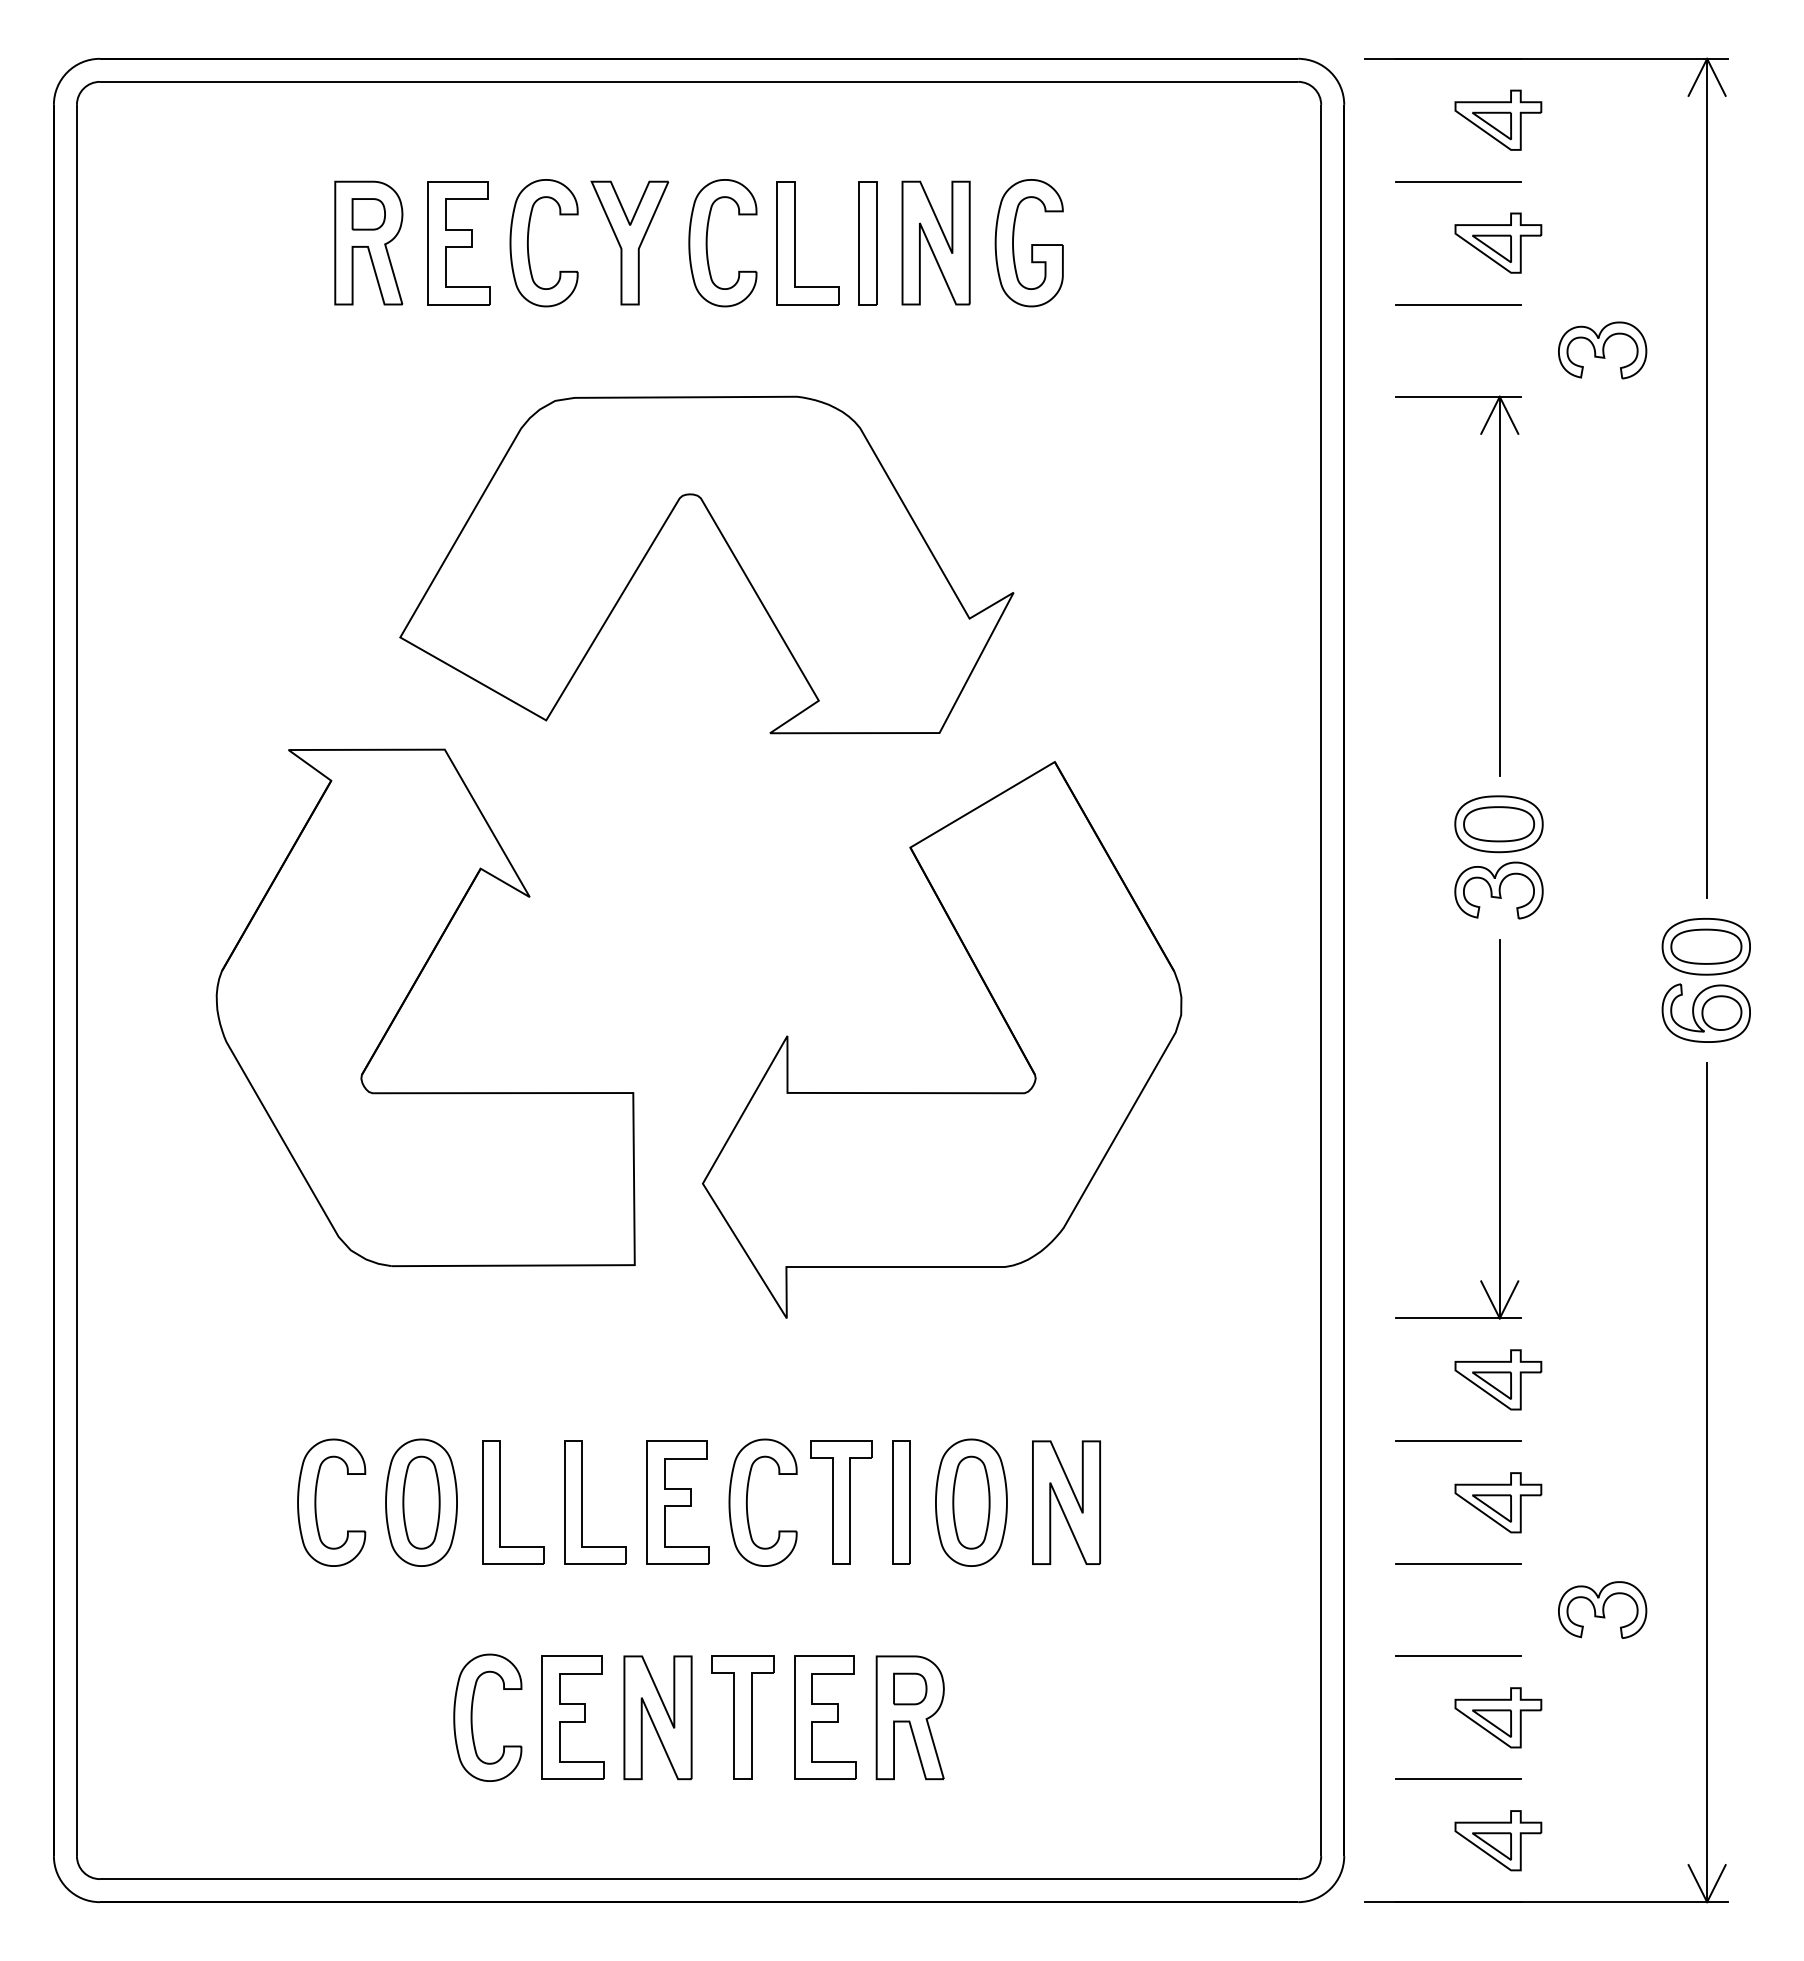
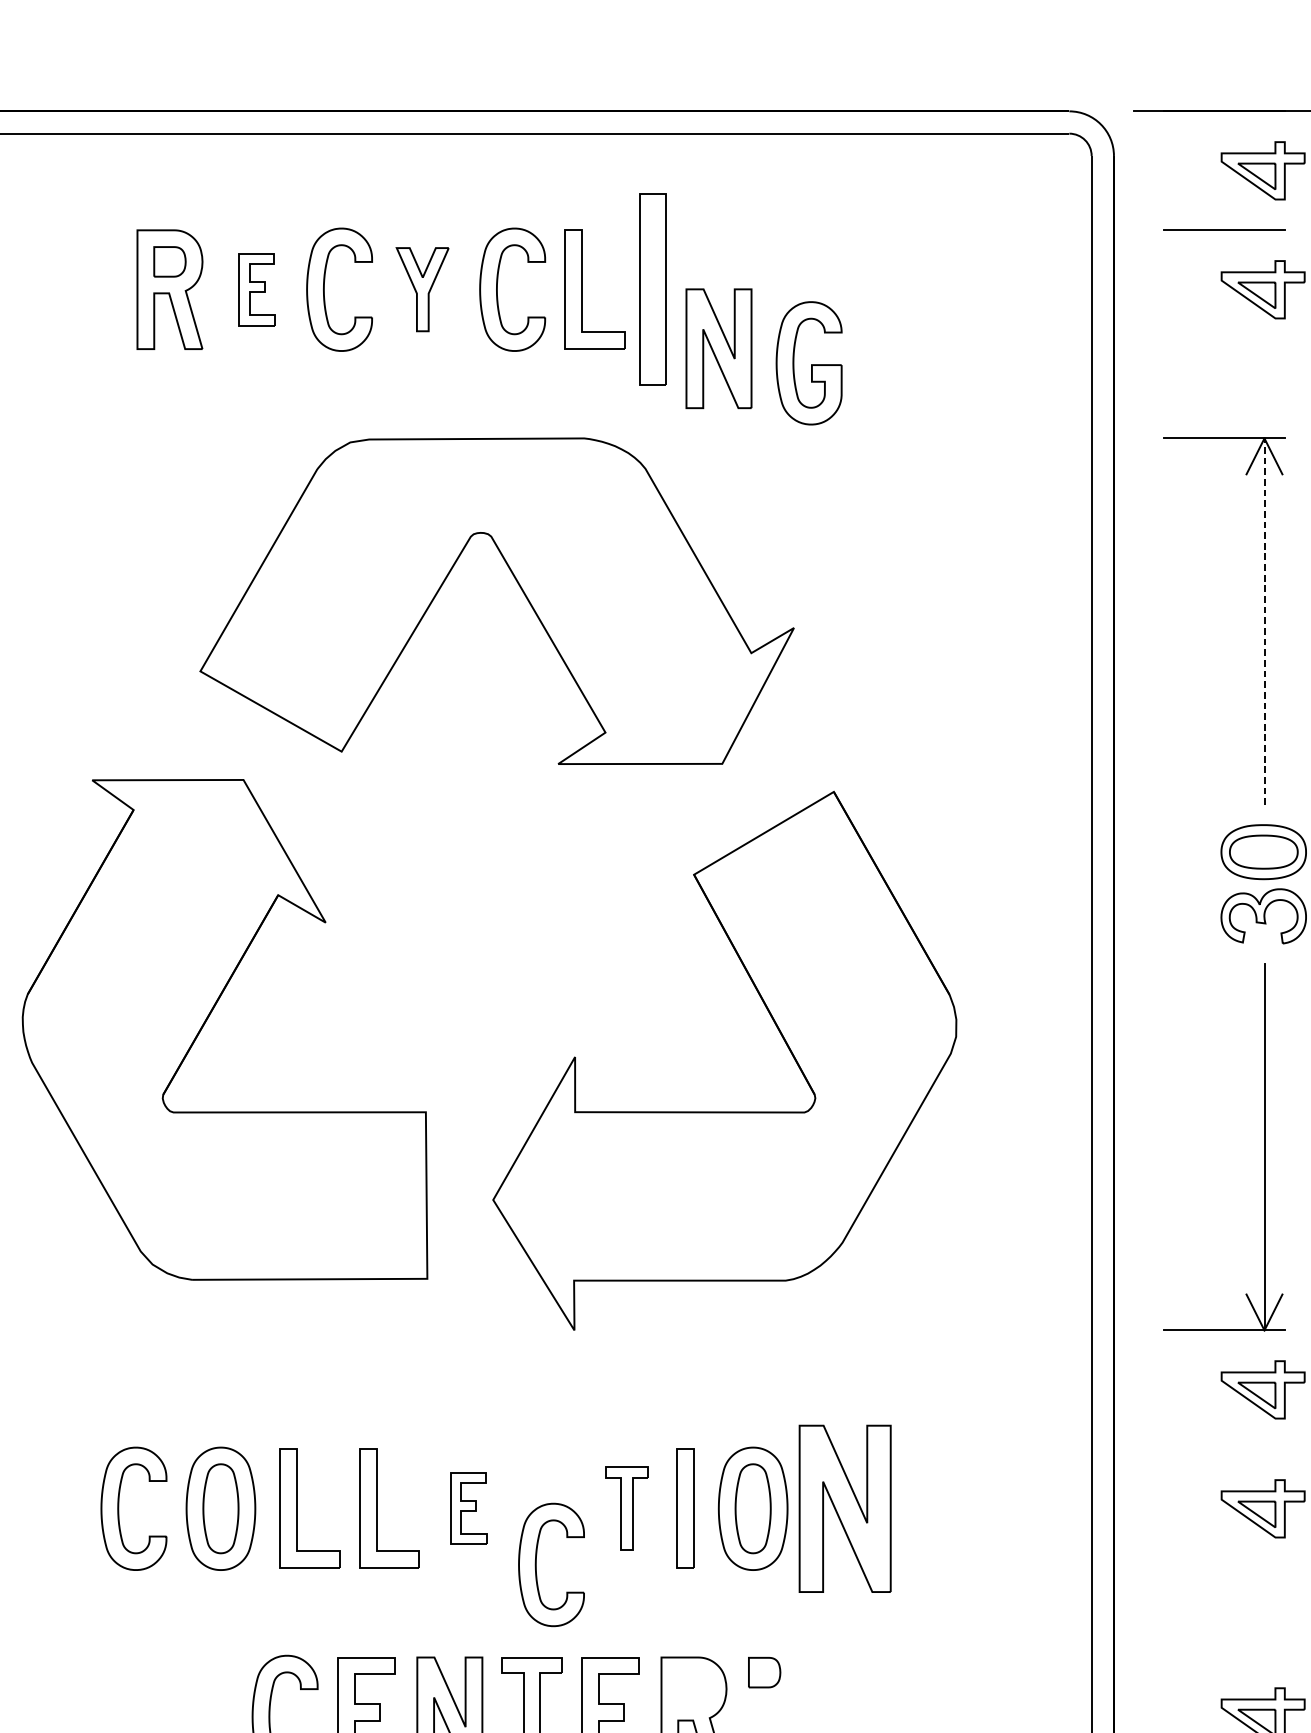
part: (629, 242) -> (422, 289), size x0.7
part: (935, 242) -> (718, 348), moved
part: (458, 243) -> (256, 290), size x0.6
part: (867, 243) -> (652, 290), size x1.6
part: (1028, 243) -> (808, 363), moved
line: (1458, 304) -> (1224, 349), removed
line: (1499, 585) -> (1264, 621), solid -> dashed
line: (1458, 1441) -> (1224, 1449), removed
part: (677, 1502) -> (468, 1508), size x0.6
part: (747, 1502) -> (536, 1564), moved
part: (841, 1502) -> (627, 1508), size x0.7
part: (1066, 1502) -> (845, 1508), size x1.4
line: (1458, 1564) -> (1224, 1568), removed
line: (1458, 1655) -> (1224, 1656), removed
part: (910, 1688) -> (764, 1672), moved

